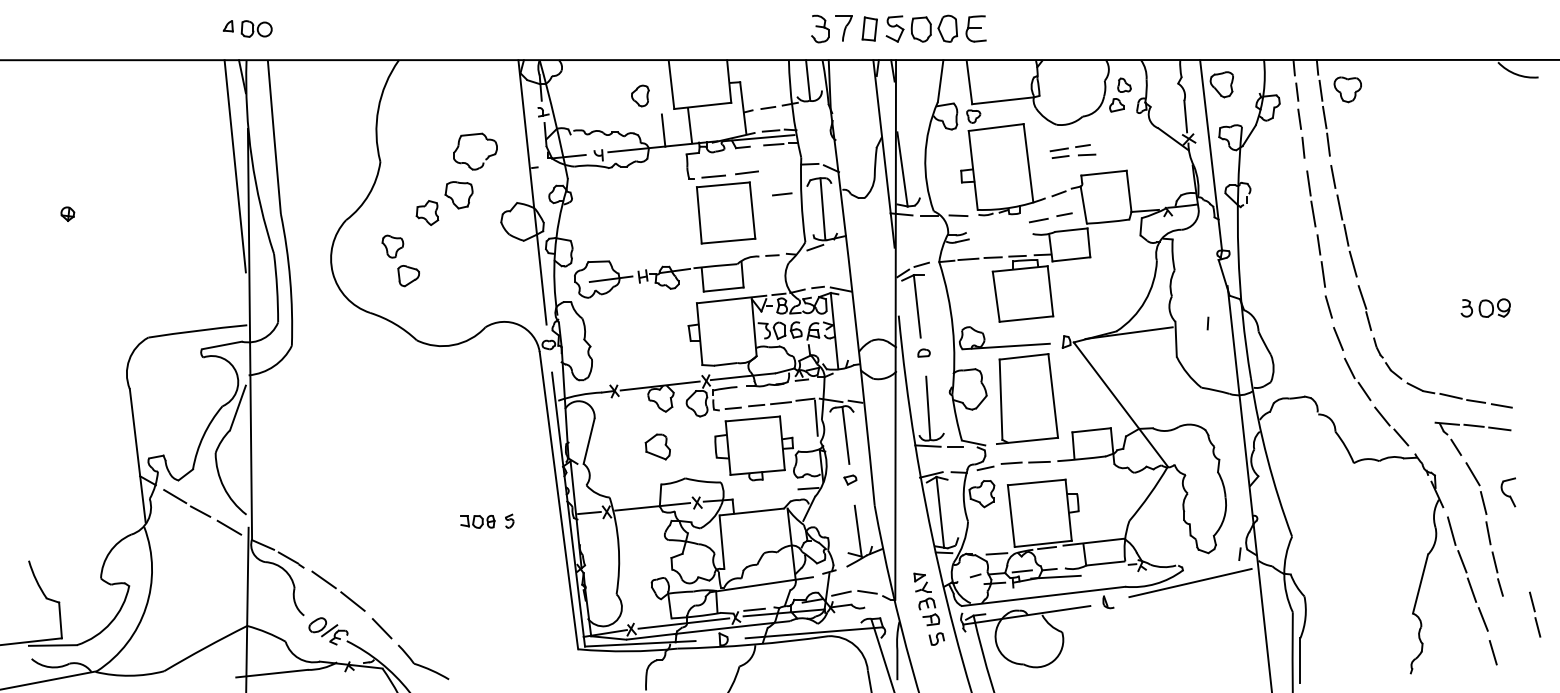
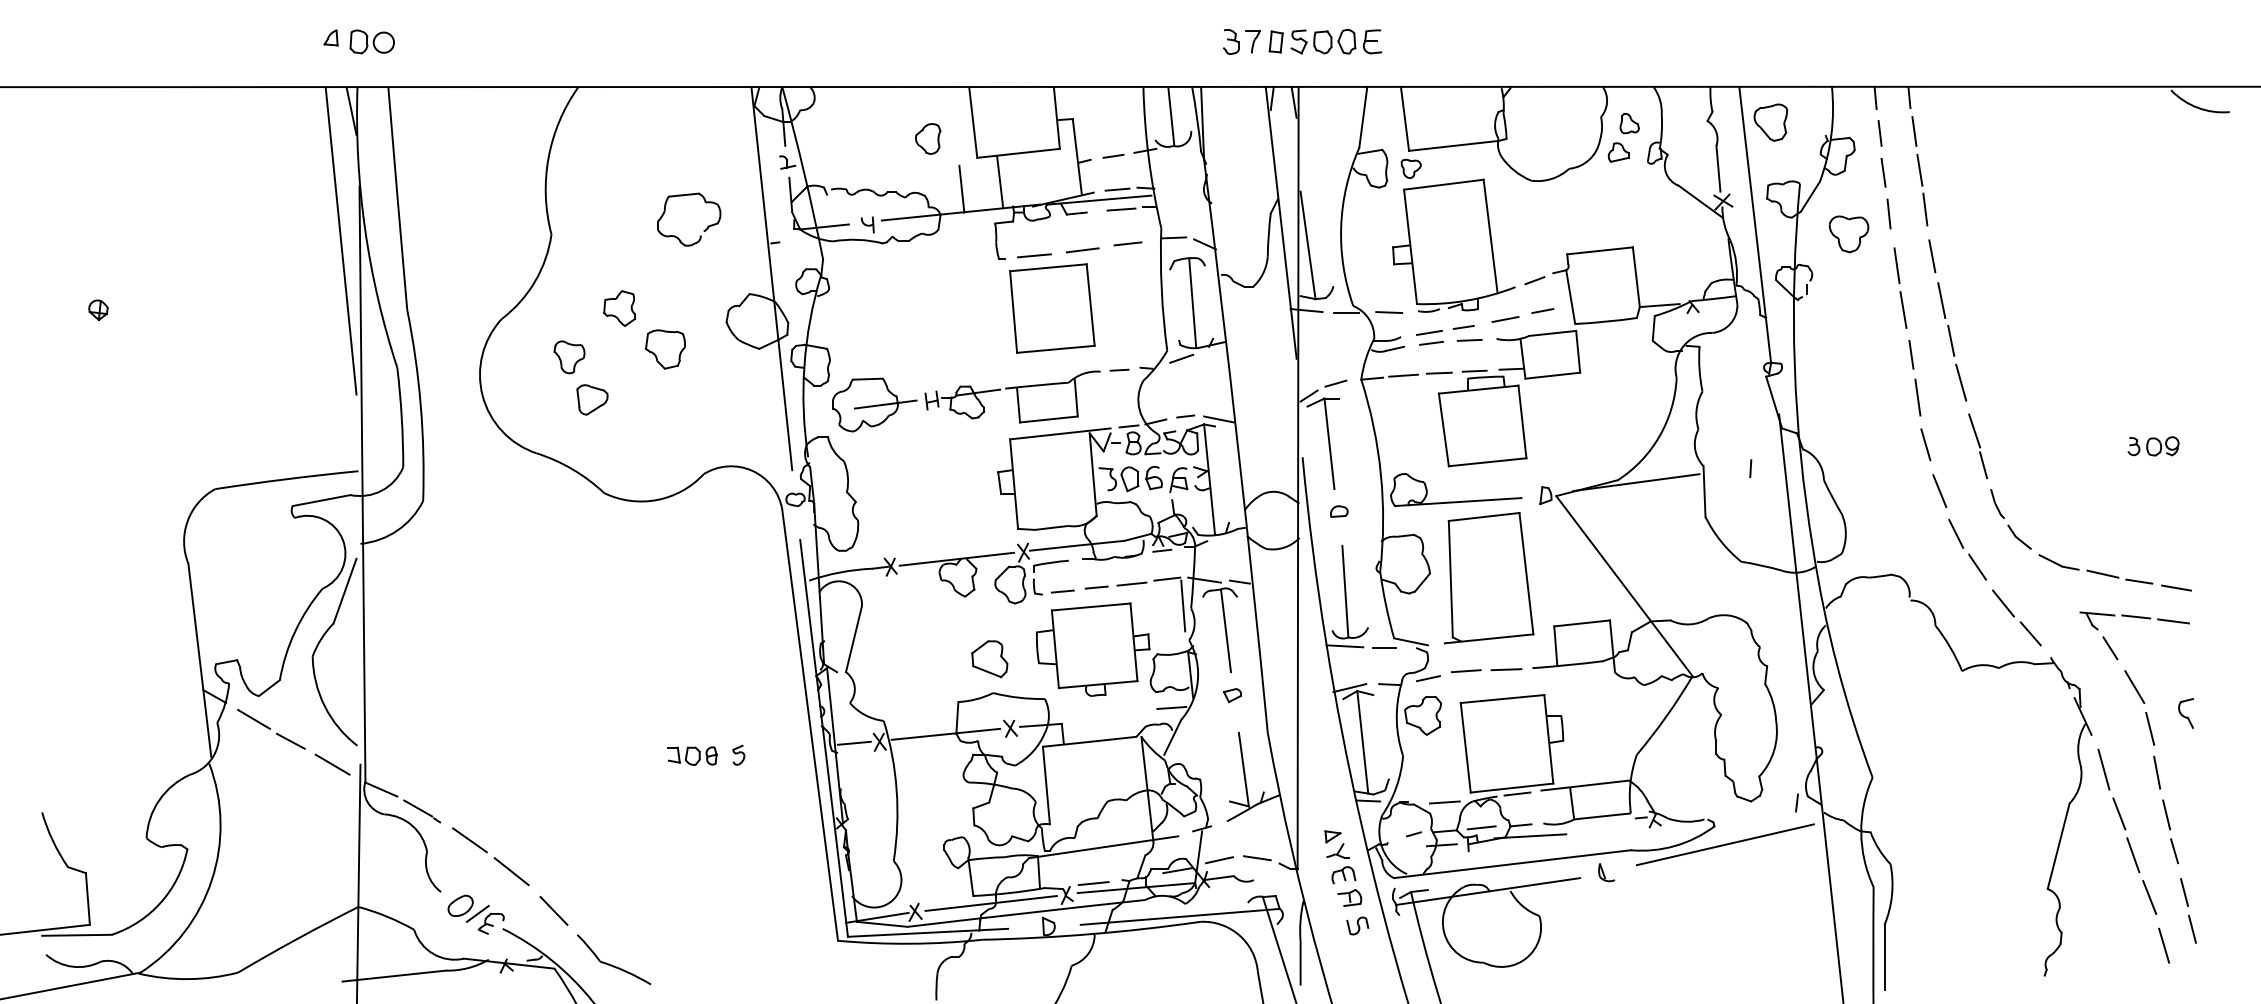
part: (898, 28) -> (1302, 41), size x0.62
part: (1347, 89) -> (1848, 233), moved
part: (1072, 151) -> (1448, 335), moved
line: (782, 194) -> (1128, 244), moved
part: (458, 195) -> (664, 349), moved
part: (1486, 307) -> (2154, 445), size x0.71
part: (657, 446) -> (989, 658), moved
part: (1508, 492) -> (2186, 713), size x0.71
part: (1535, 614) -> (2189, 910), moved

